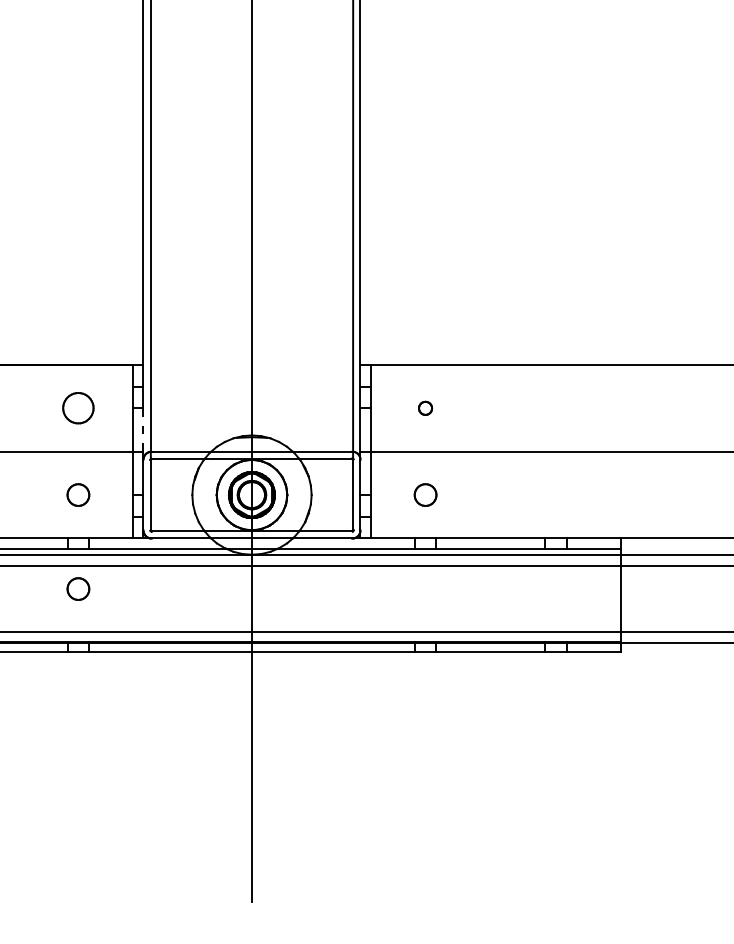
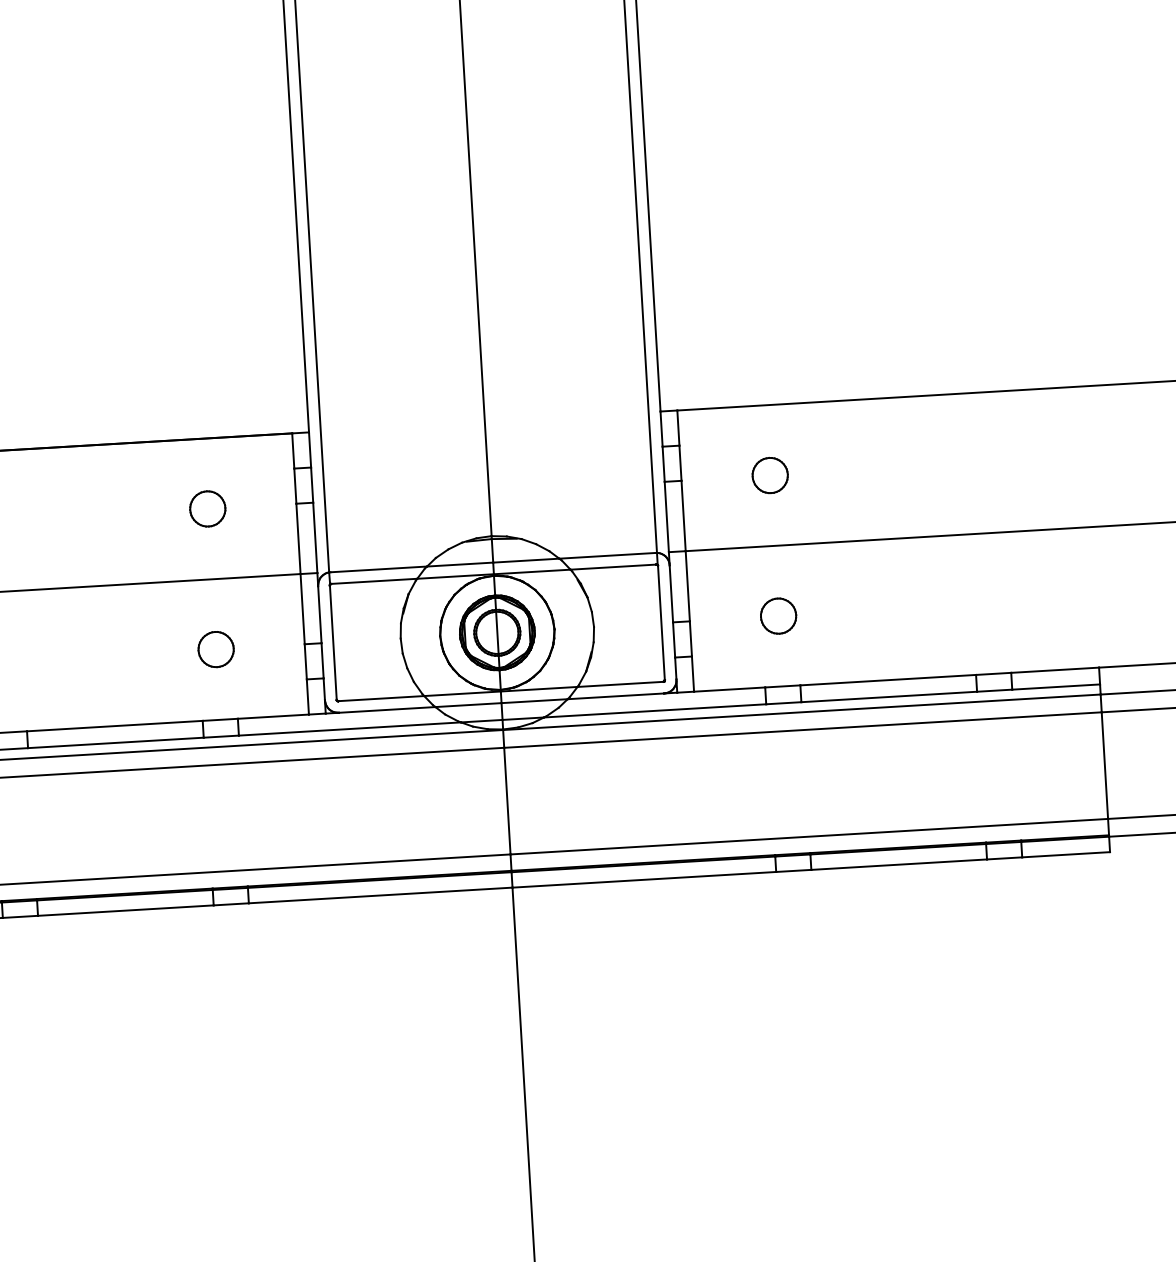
part: (78, 408) -> (207, 509), size x0.71
part: (425, 408) -> (770, 475), size x1.67
line: (143, 430) -> (315, 538), dashed -> solid
part: (78, 588) -> (225, 800), removed

